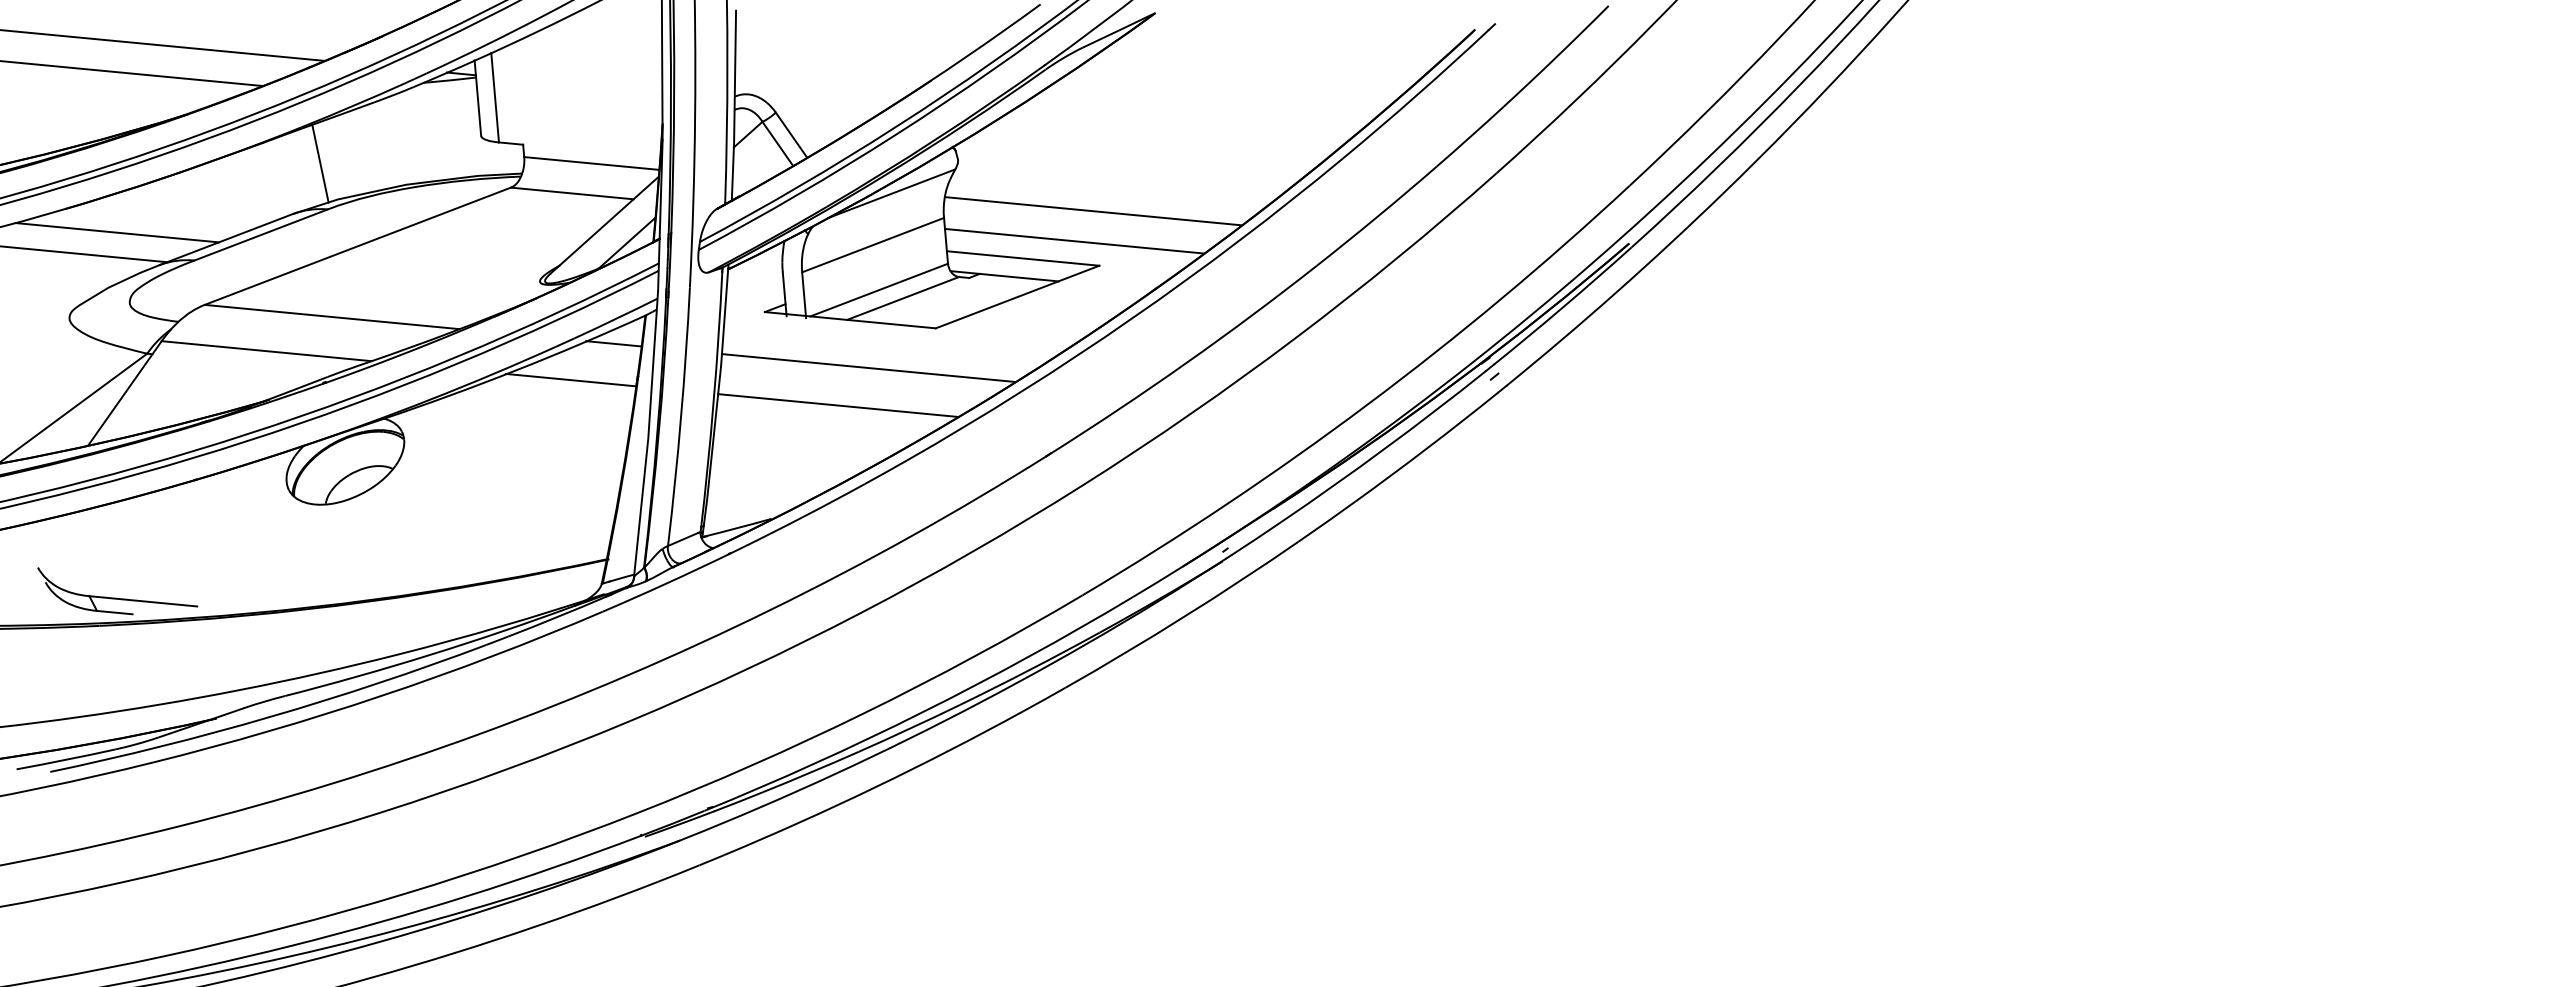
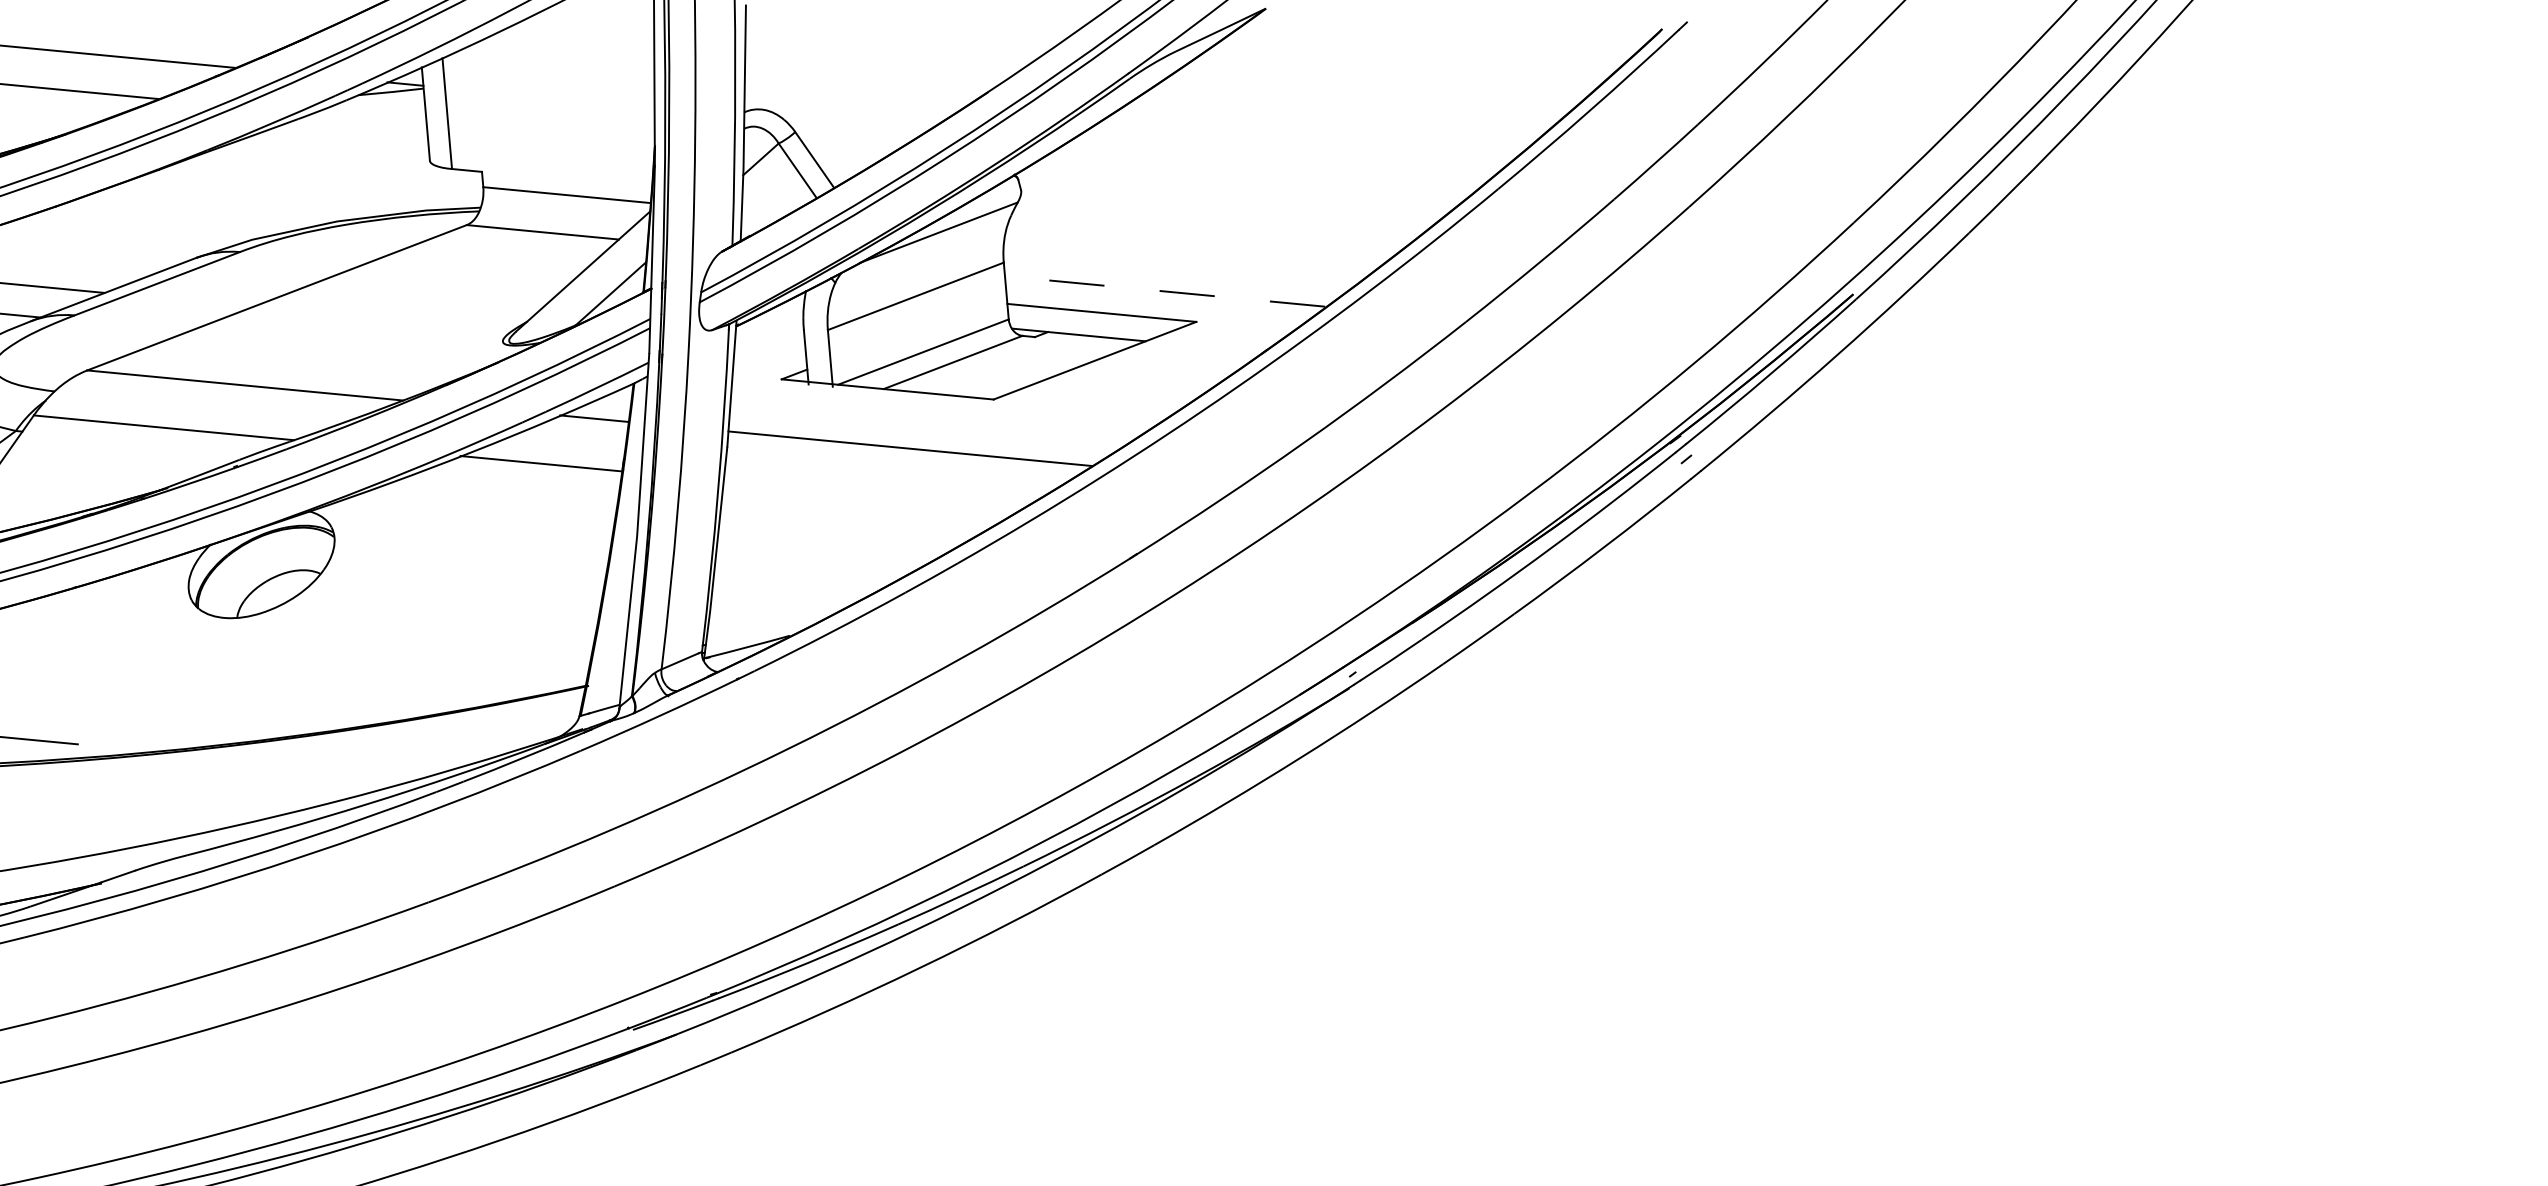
line: (320, 163) -> (230, 195), removed
line: (1093, 211) -> (1189, 254), removed
line: (1074, 241) -> (1165, 291), solid -> dashed
line: (837, 405) -> (871, 495), removed

